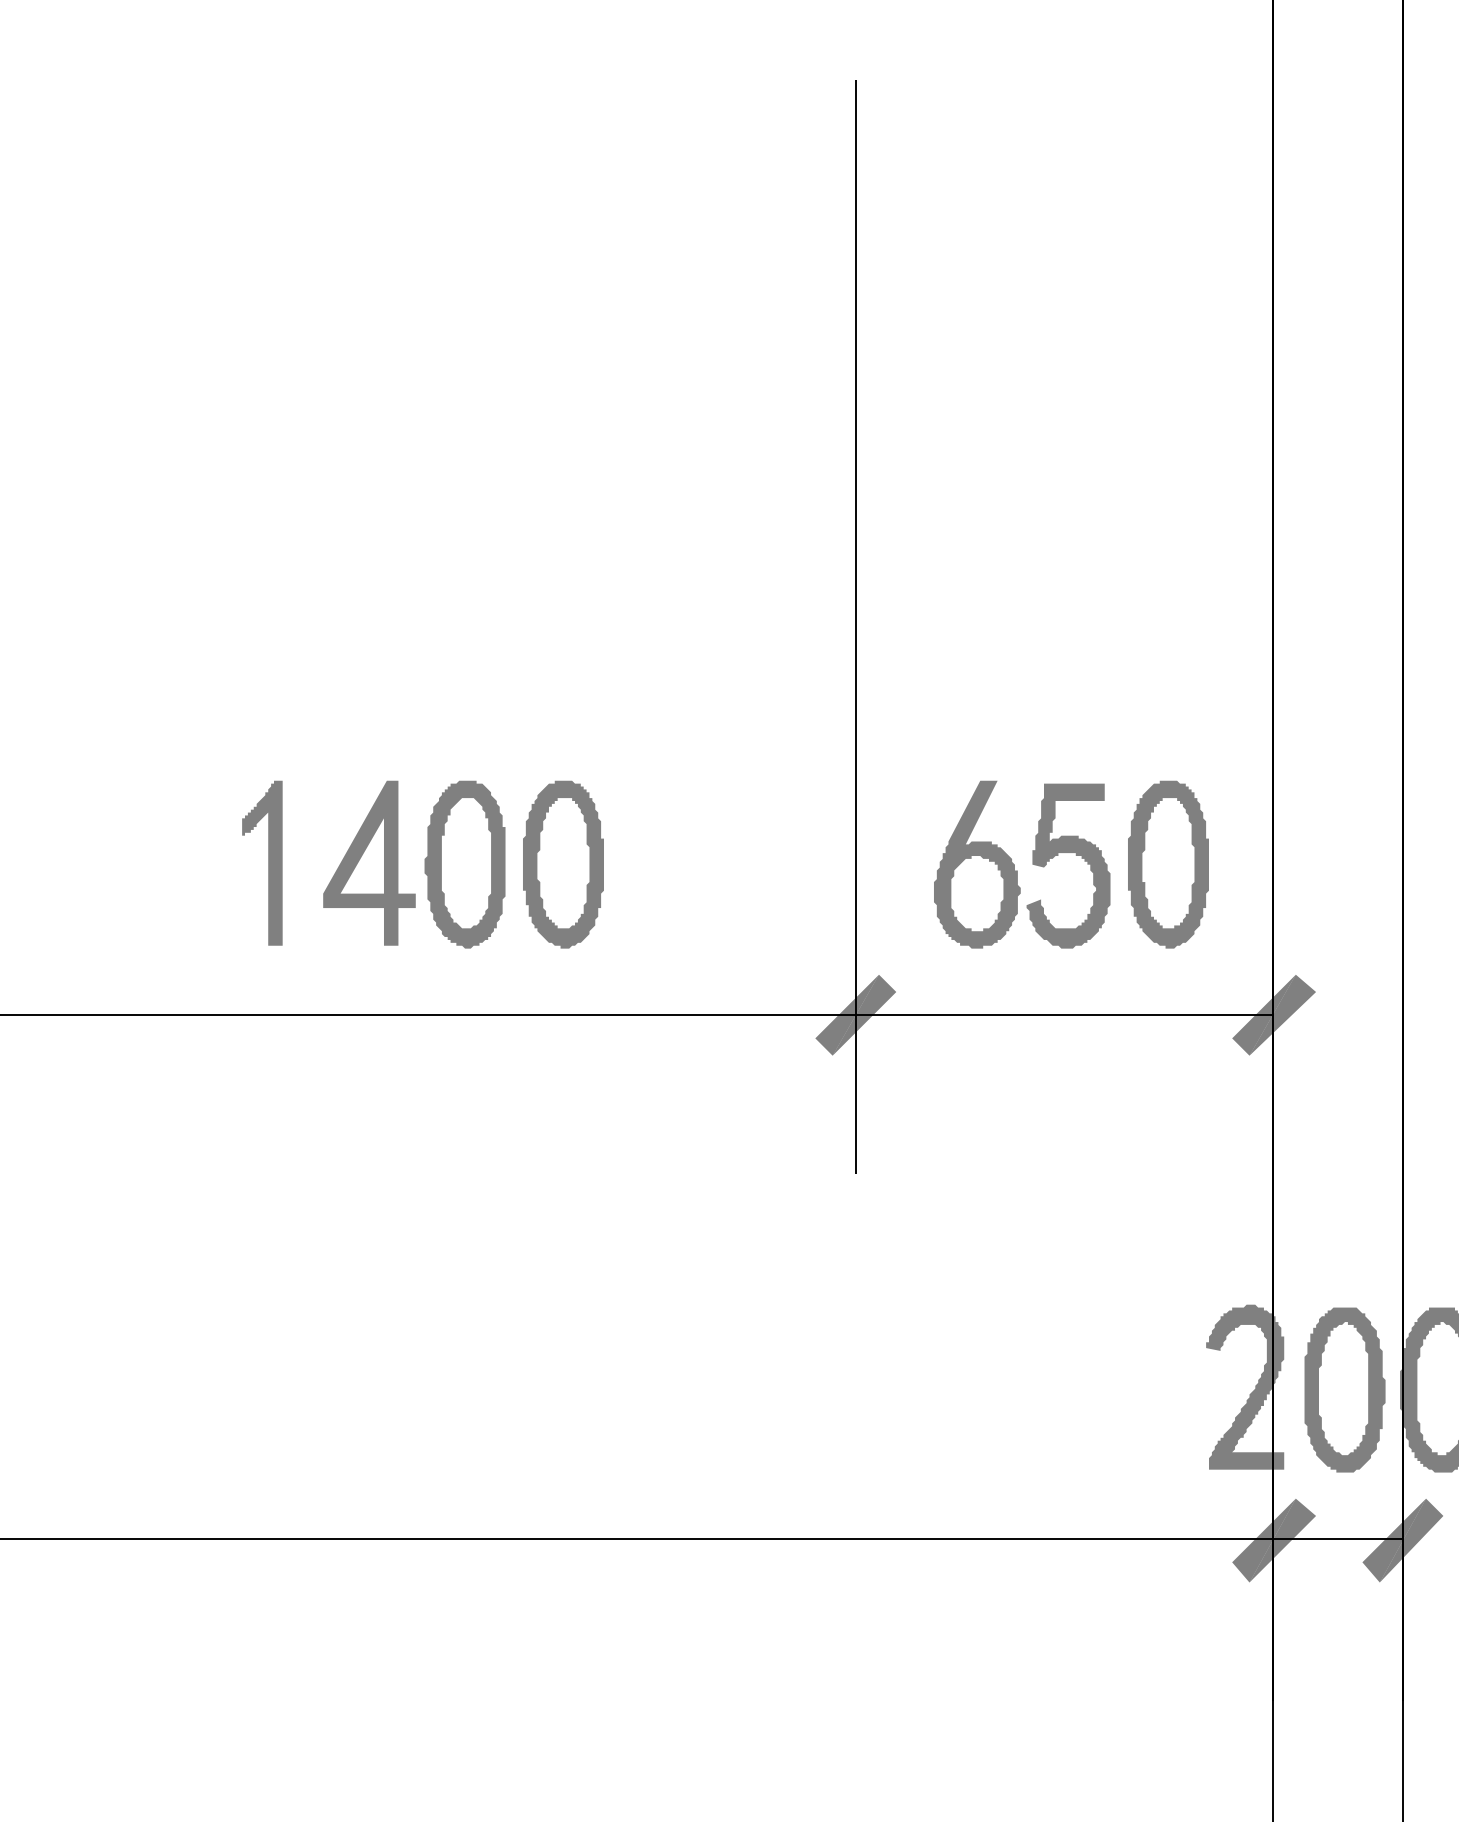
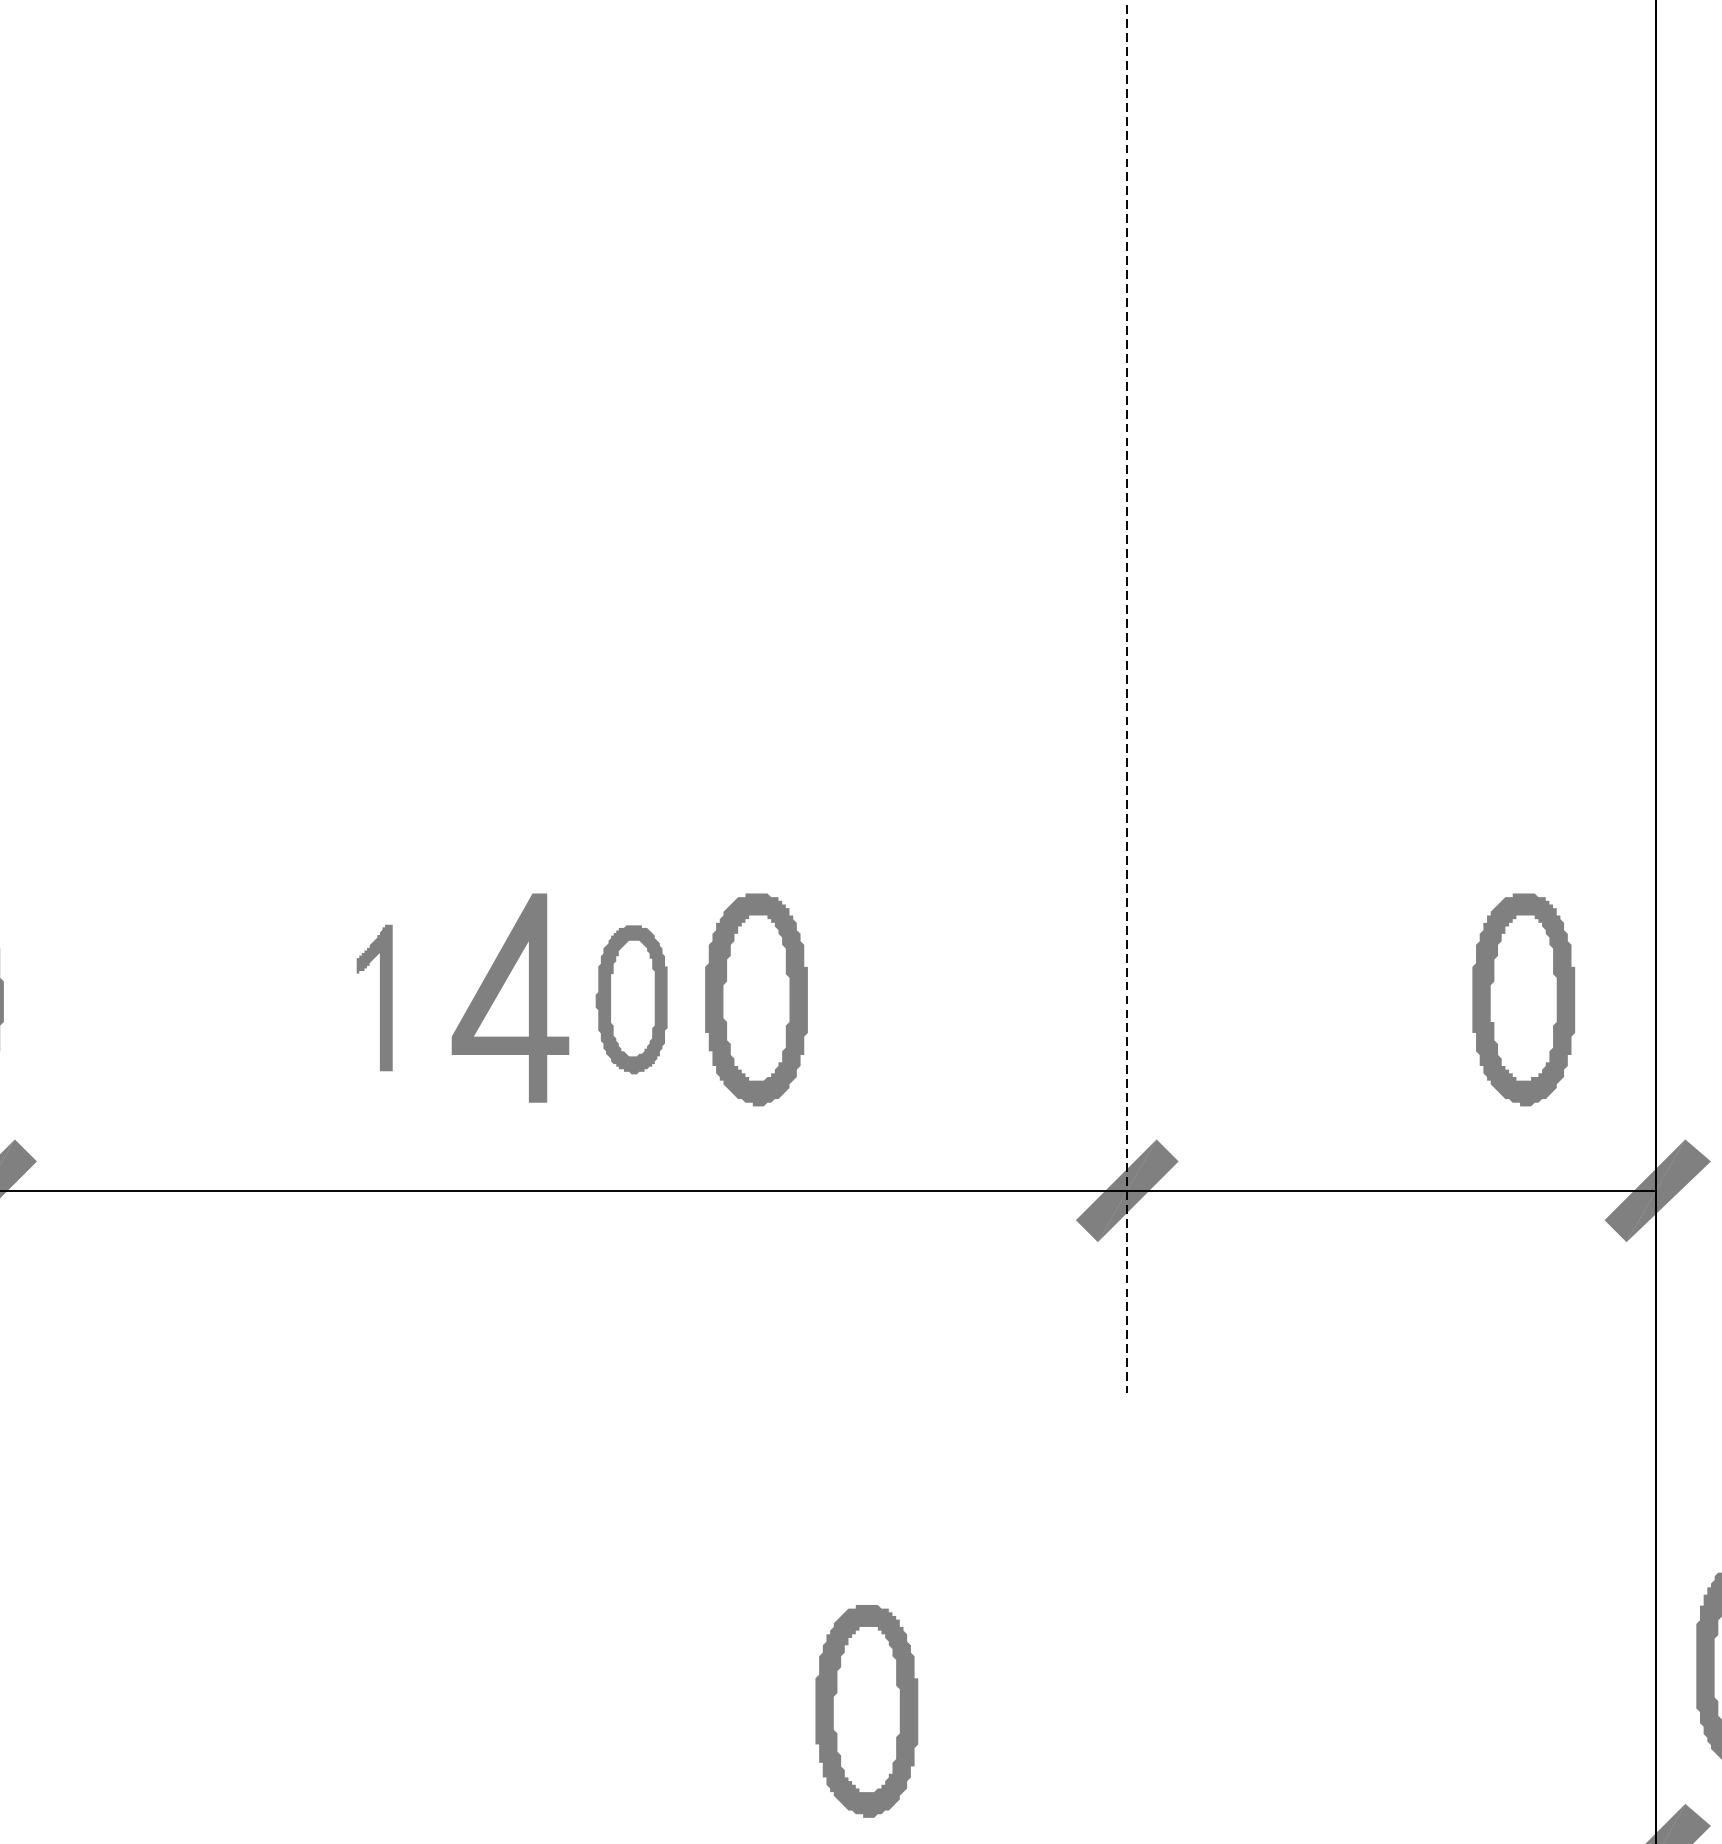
line: (855, 627) -> (1126, 699), solid -> dashed
part: (262, 862) -> (374, 997), size x0.7
part: (464, 864) -> (630, 999), size x0.7
part: (977, 864) -> (1281, 999), removed
fill: (1068, 865) -> (1396, 1000), removed
fill: (1245, 1386) -> (1621, 1661), removed
part: (650, 1425) -> (866, 1711), added

